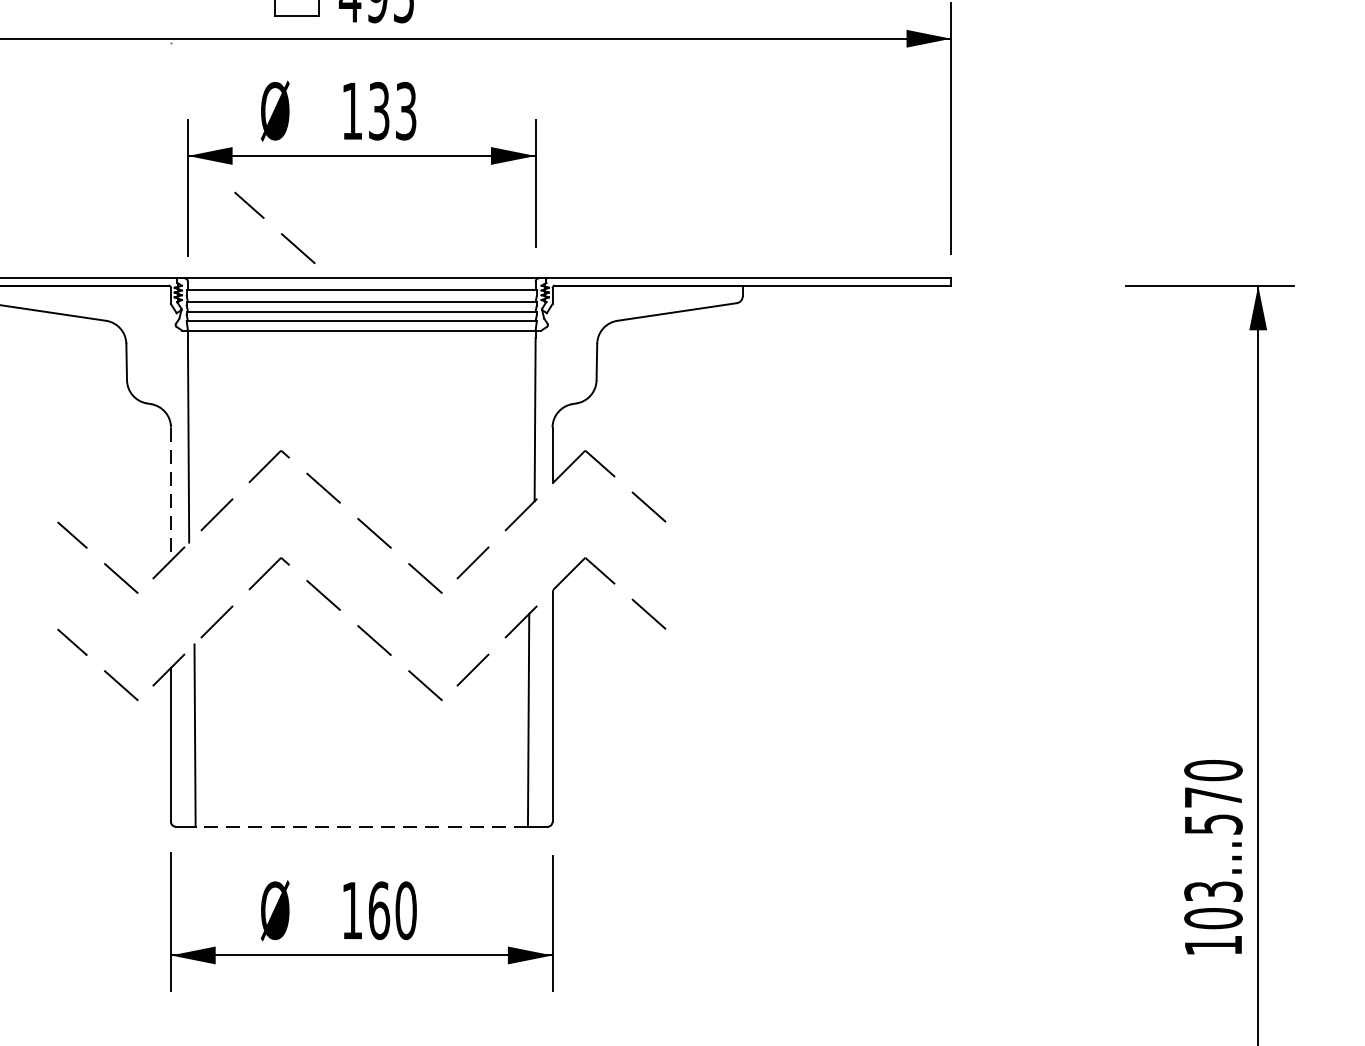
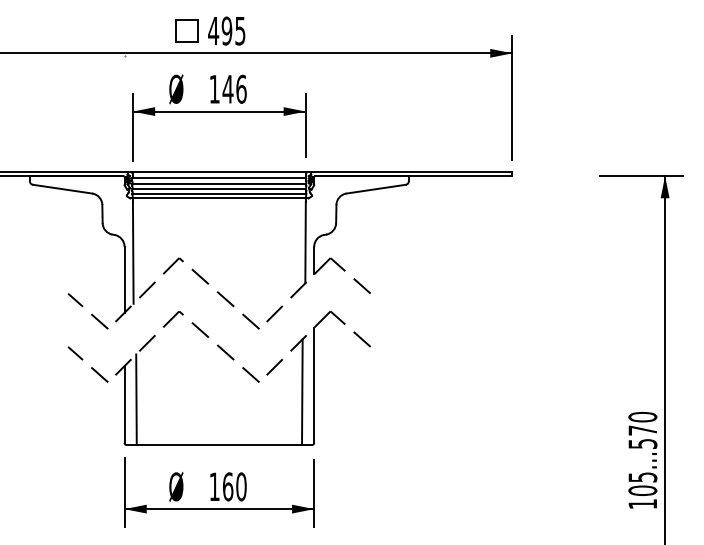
text: (392, 109) -> (234, 88), 133 -> 146
line: (281, 234) -> (179, 150), removed
line: (170, 495) -> (124, 280), dashed -> solid
line: (361, 827) -> (219, 445), dashed -> solid
text: (1212, 889) -> (642, 476), 103...570 -> 105...570

